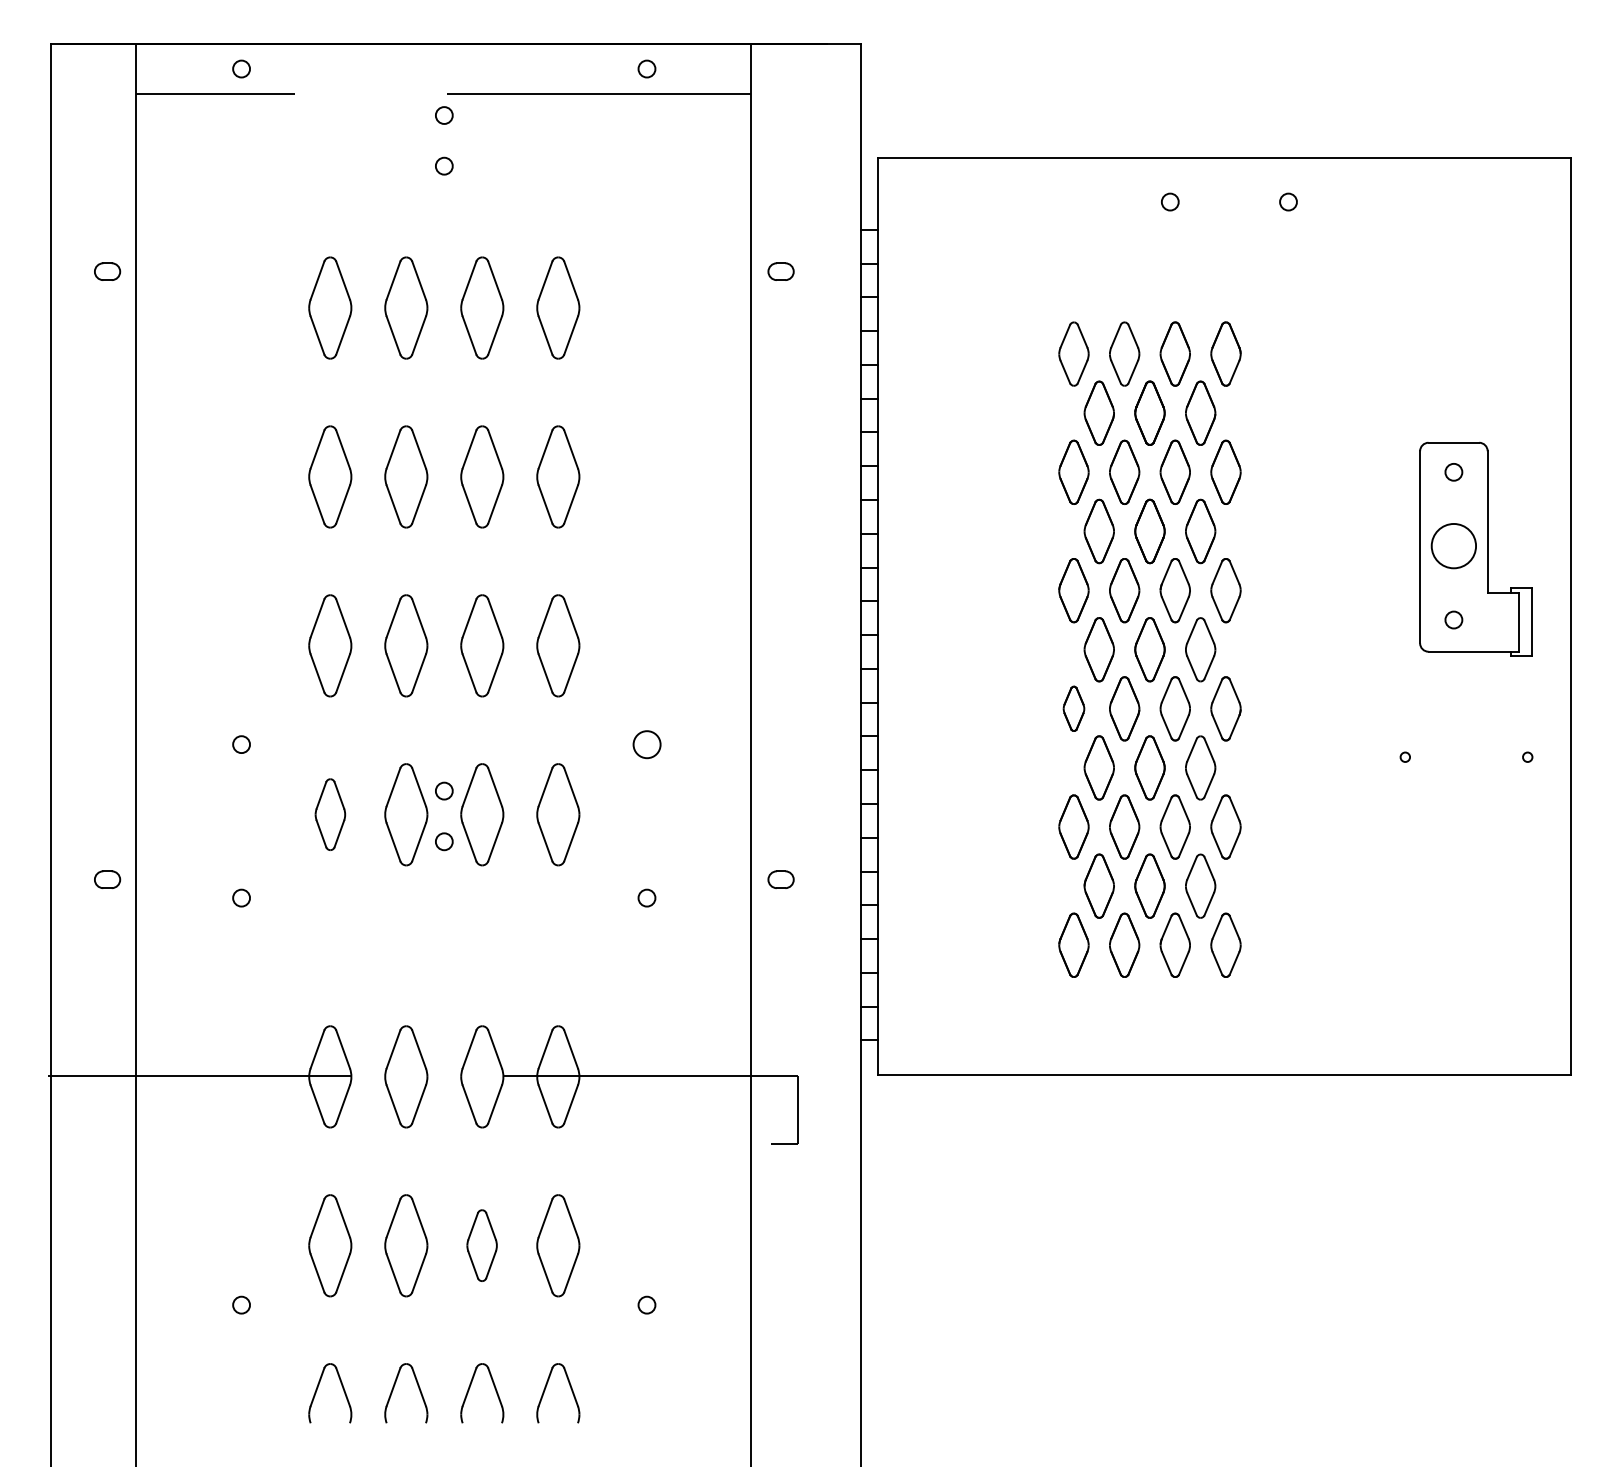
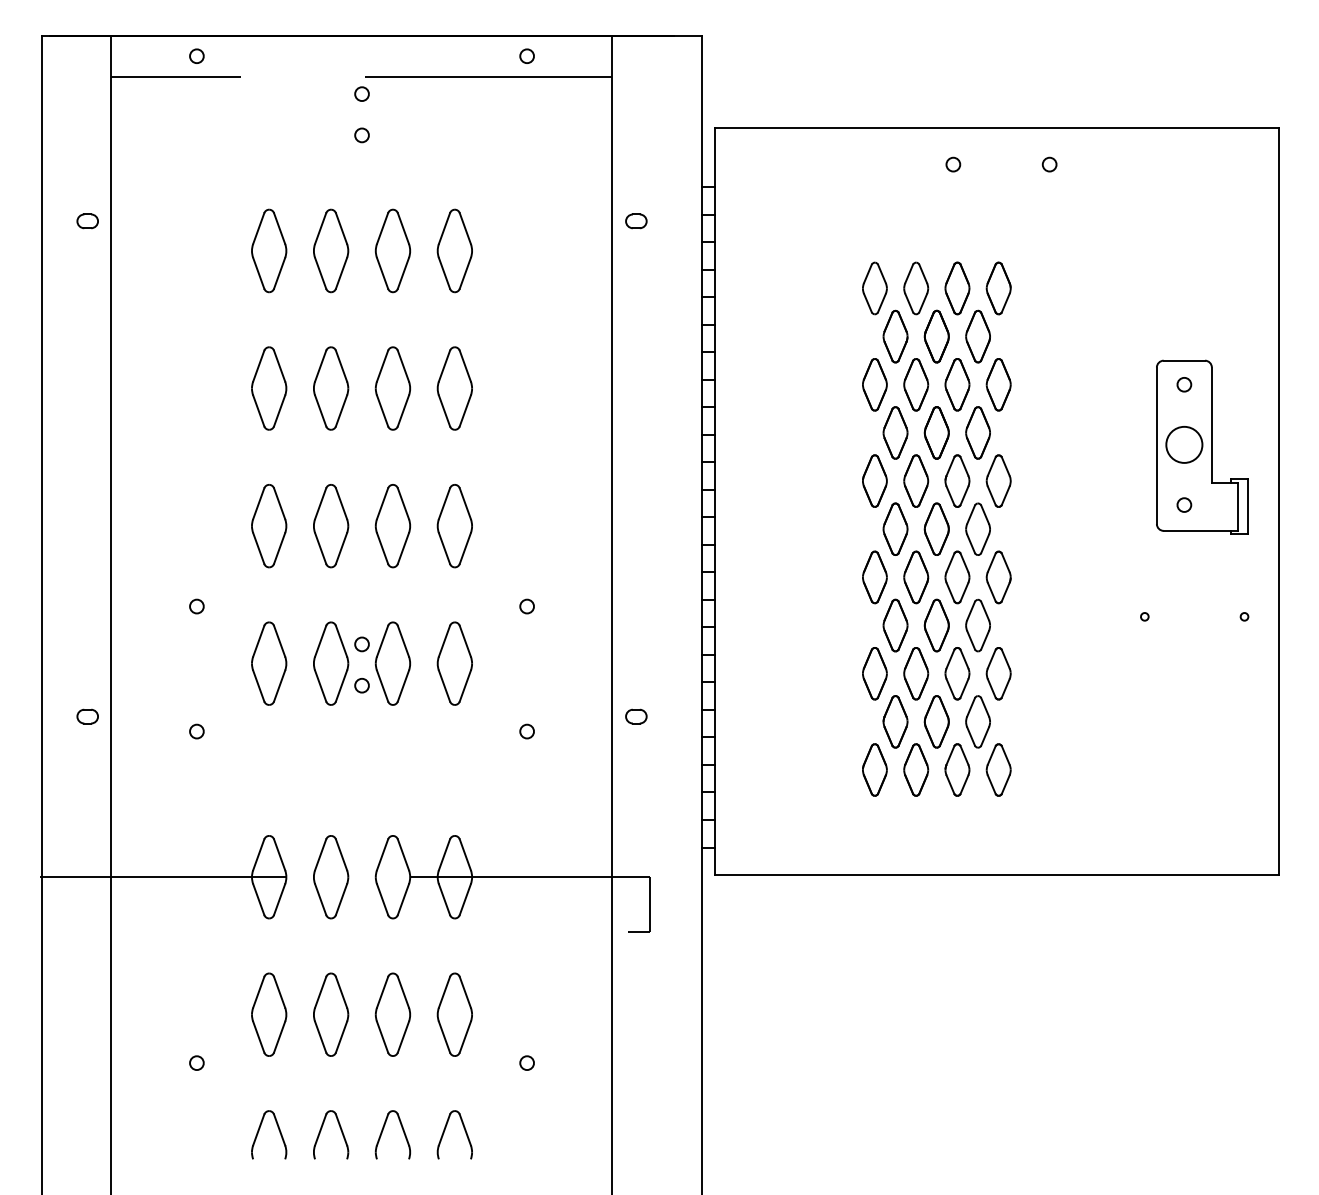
part: (1073, 708) -> (874, 577), size x1.43
circle: (646, 744) -> (526, 606), size x0.62
part: (330, 814) -> (269, 663), size x1.43
part: (481, 1245) -> (392, 1014), size x1.43

